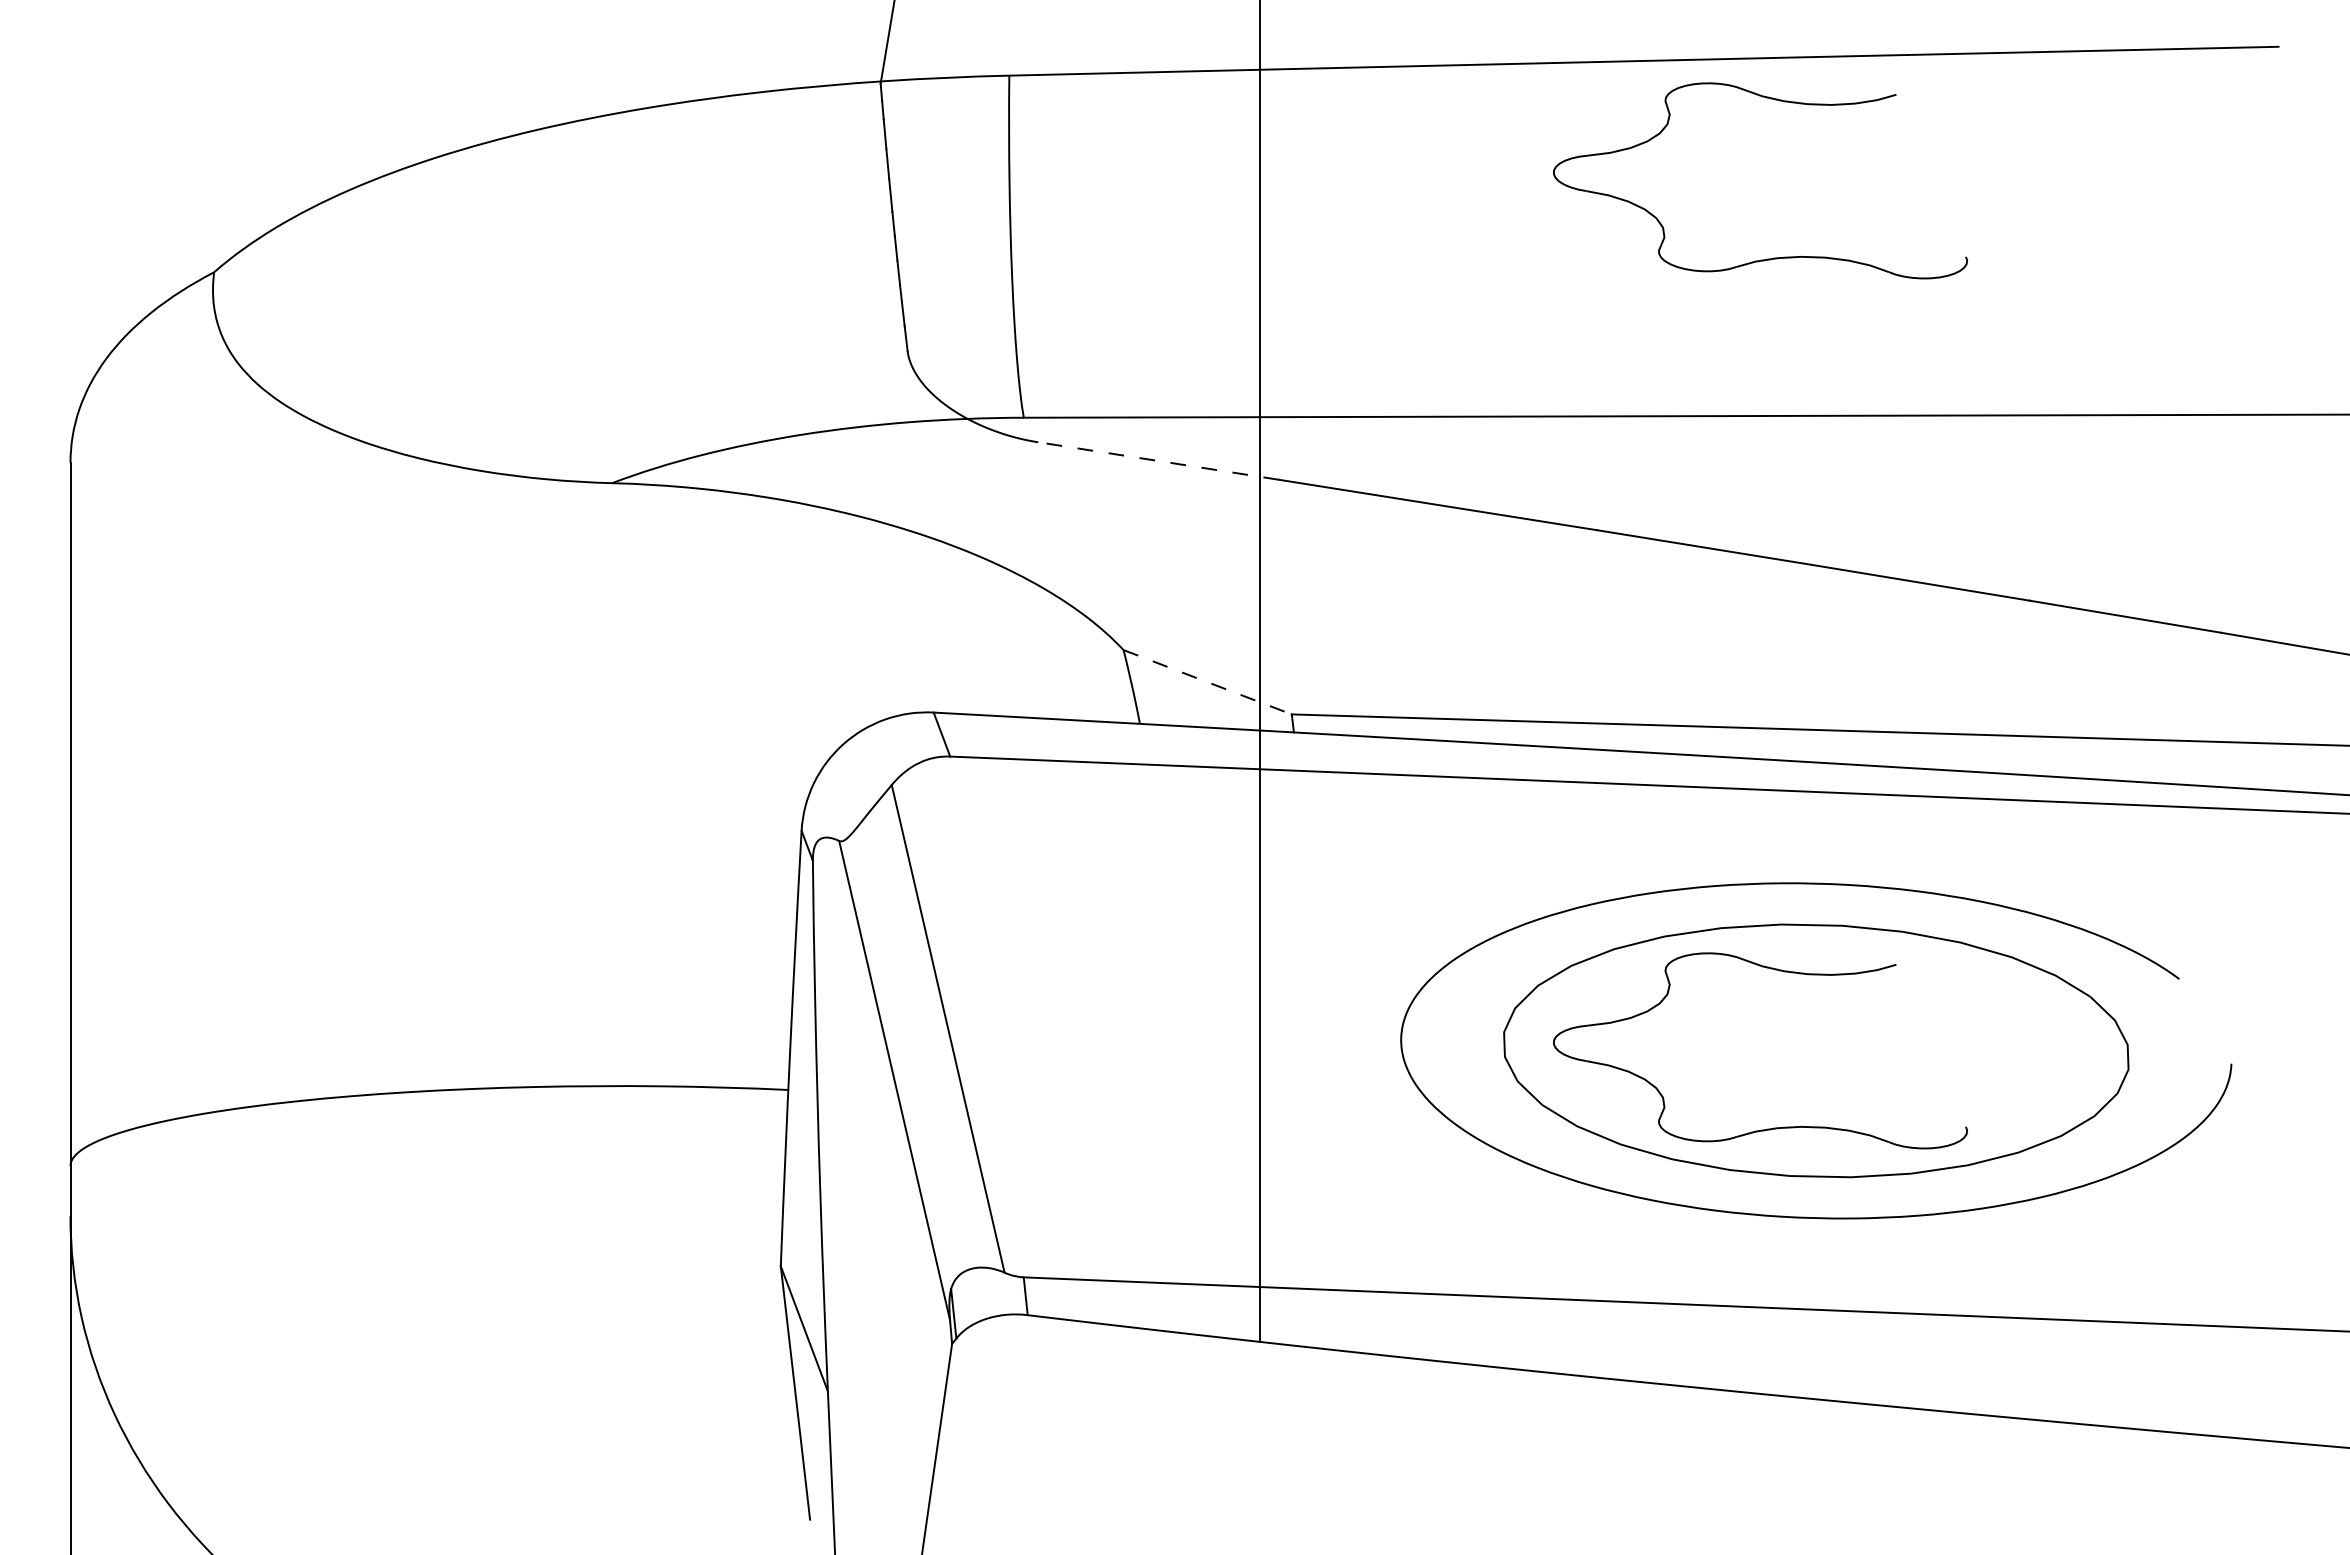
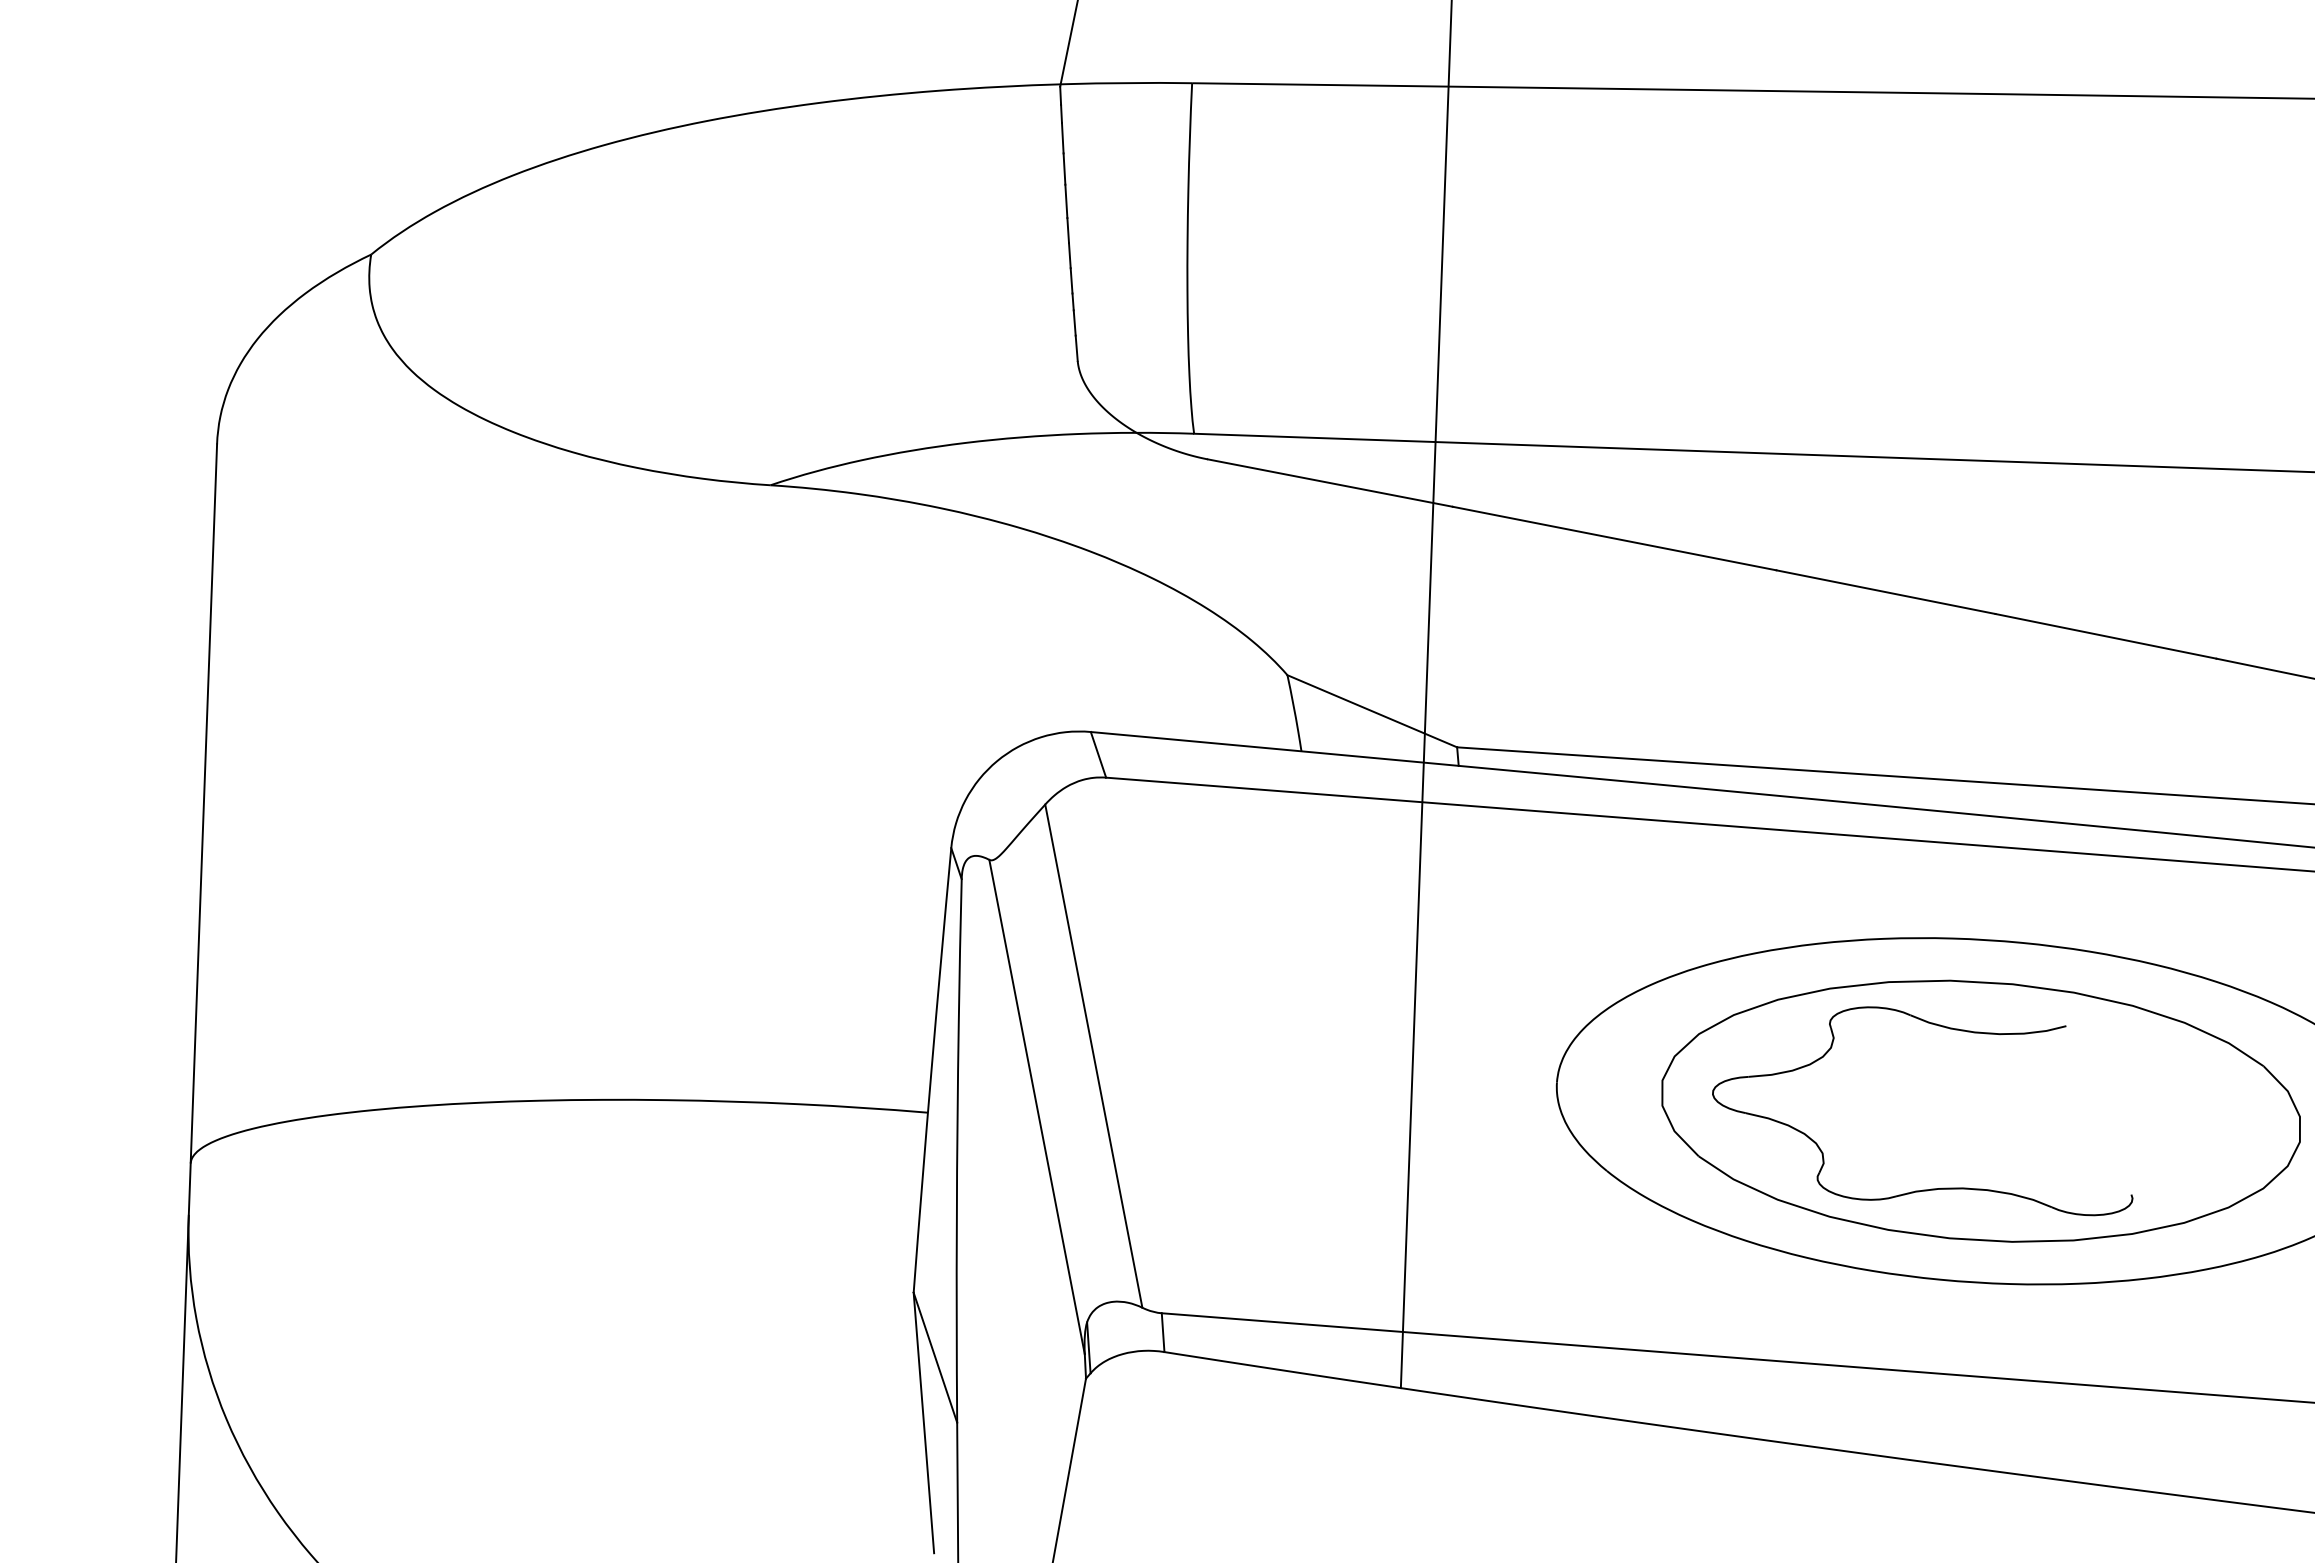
part: (1773, 257) -> (1967, 297), removed
line: (1158, 461) -> (1330, 483), dashed -> solid
line: (1208, 682) -> (1373, 711), dashed -> solid

